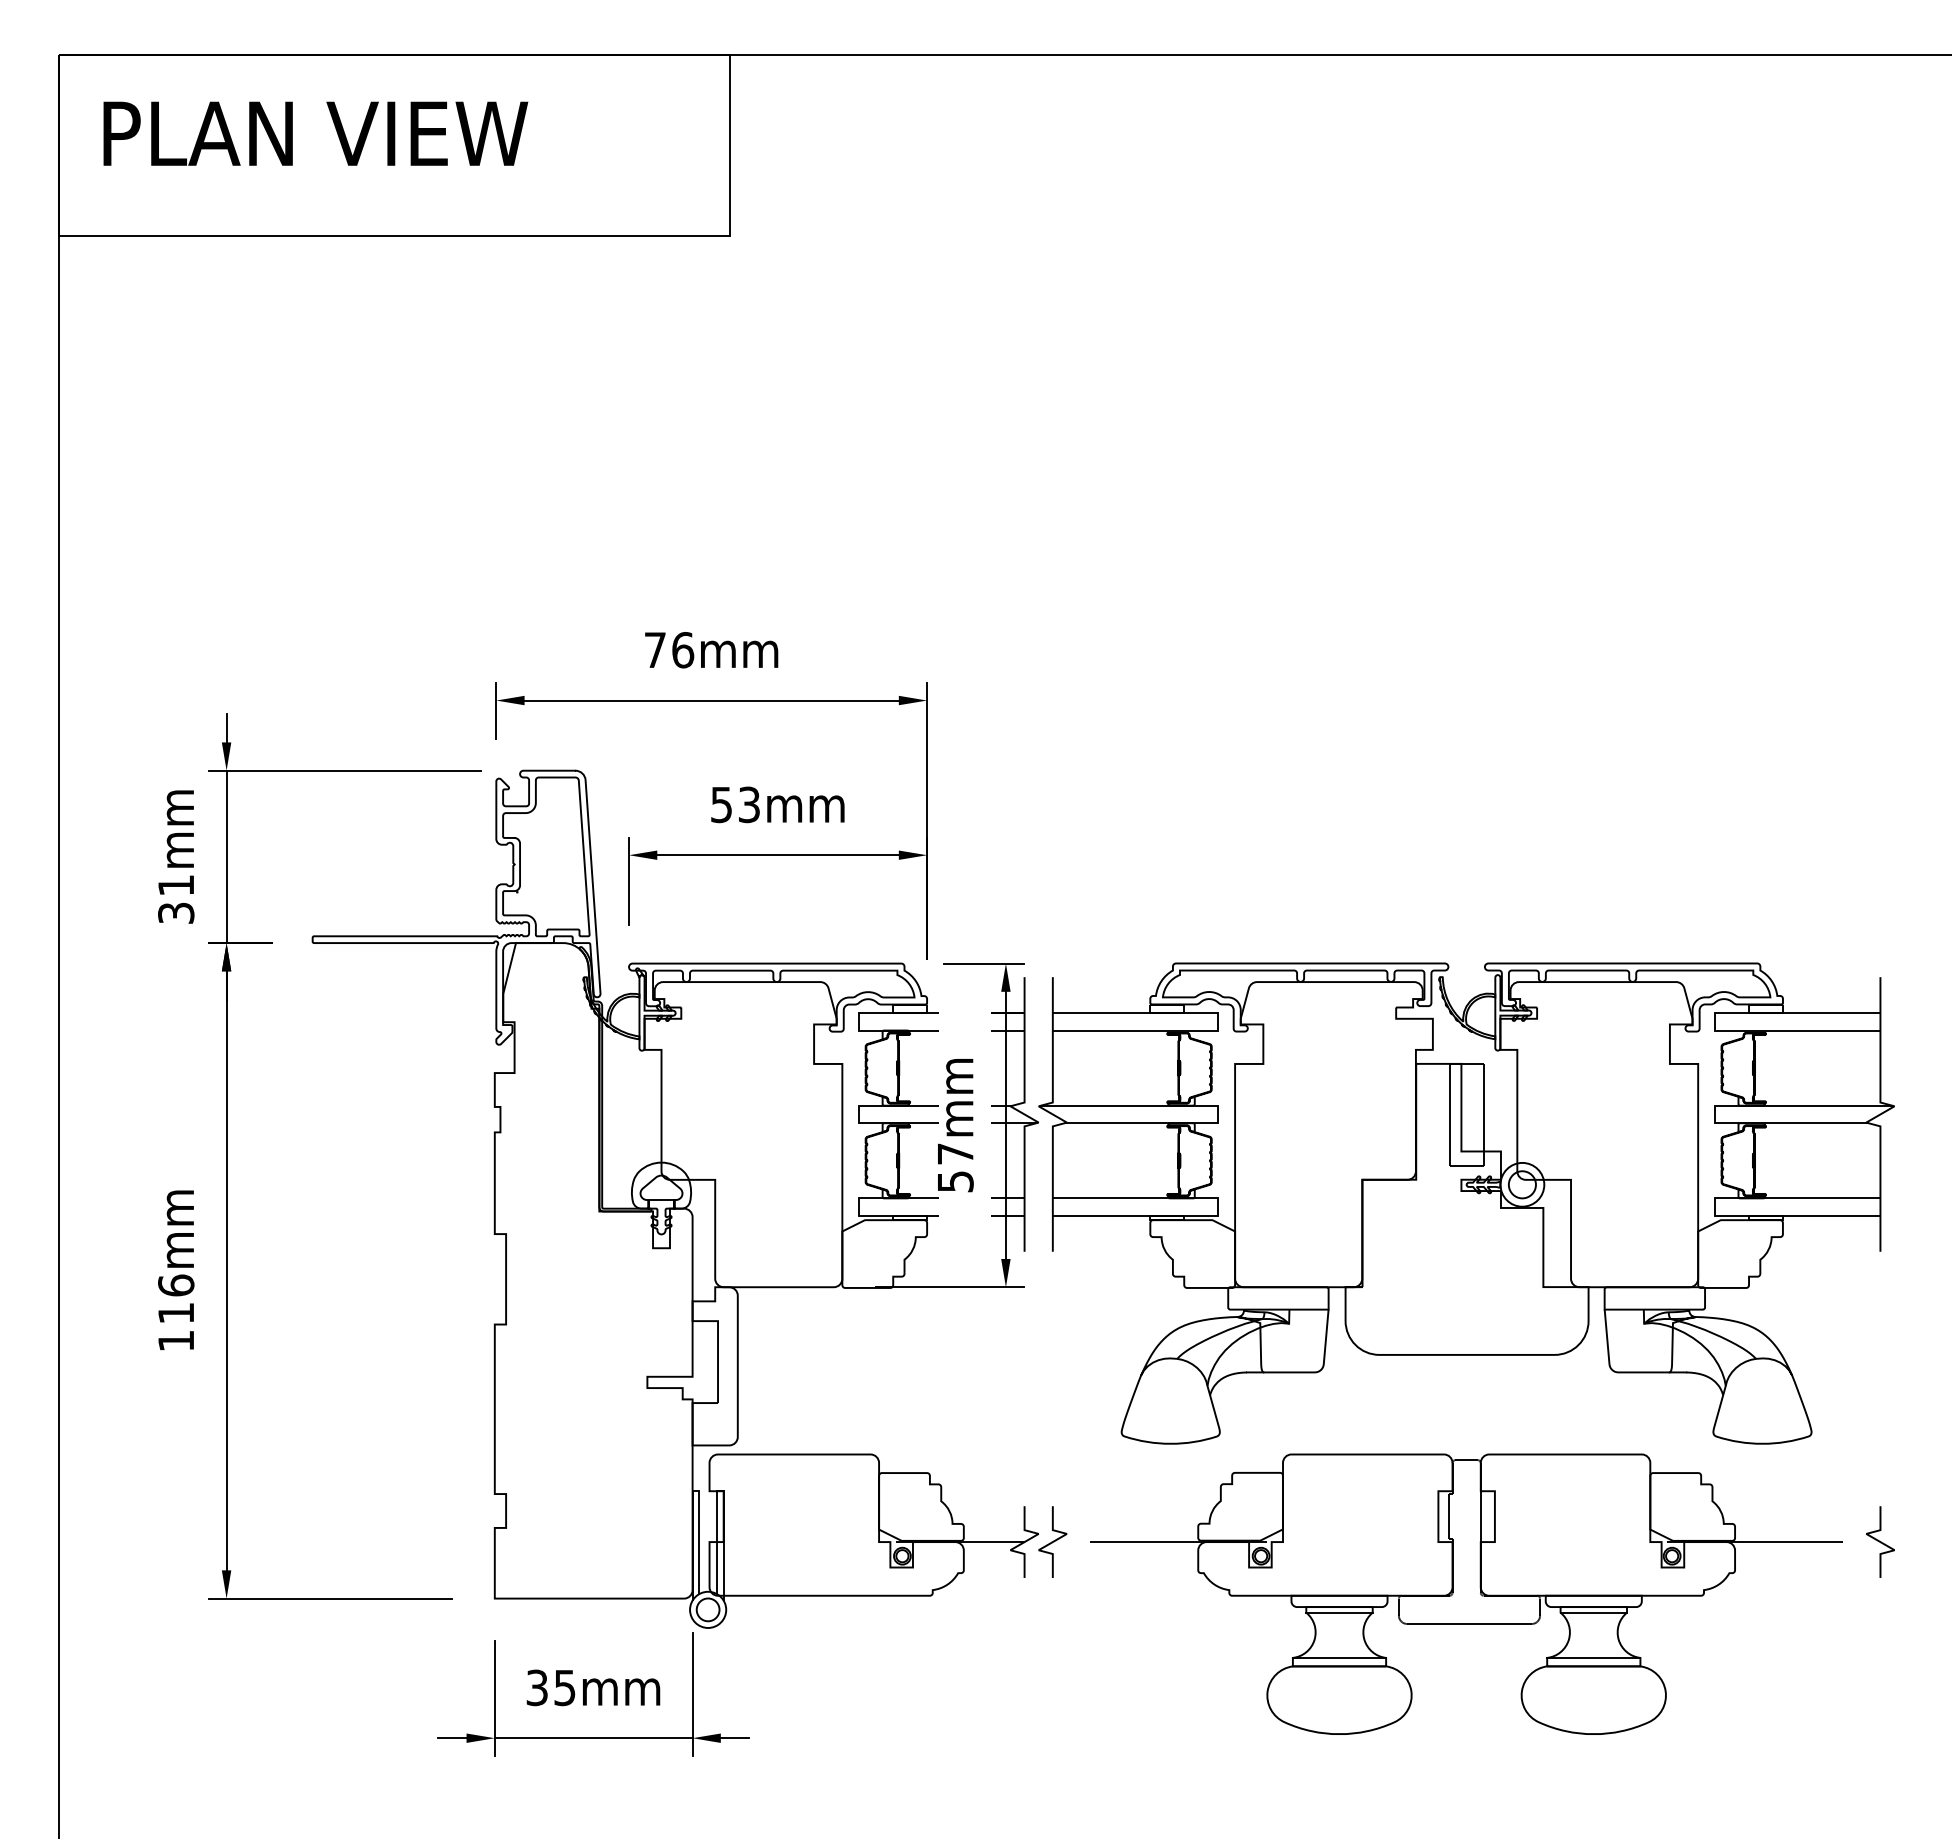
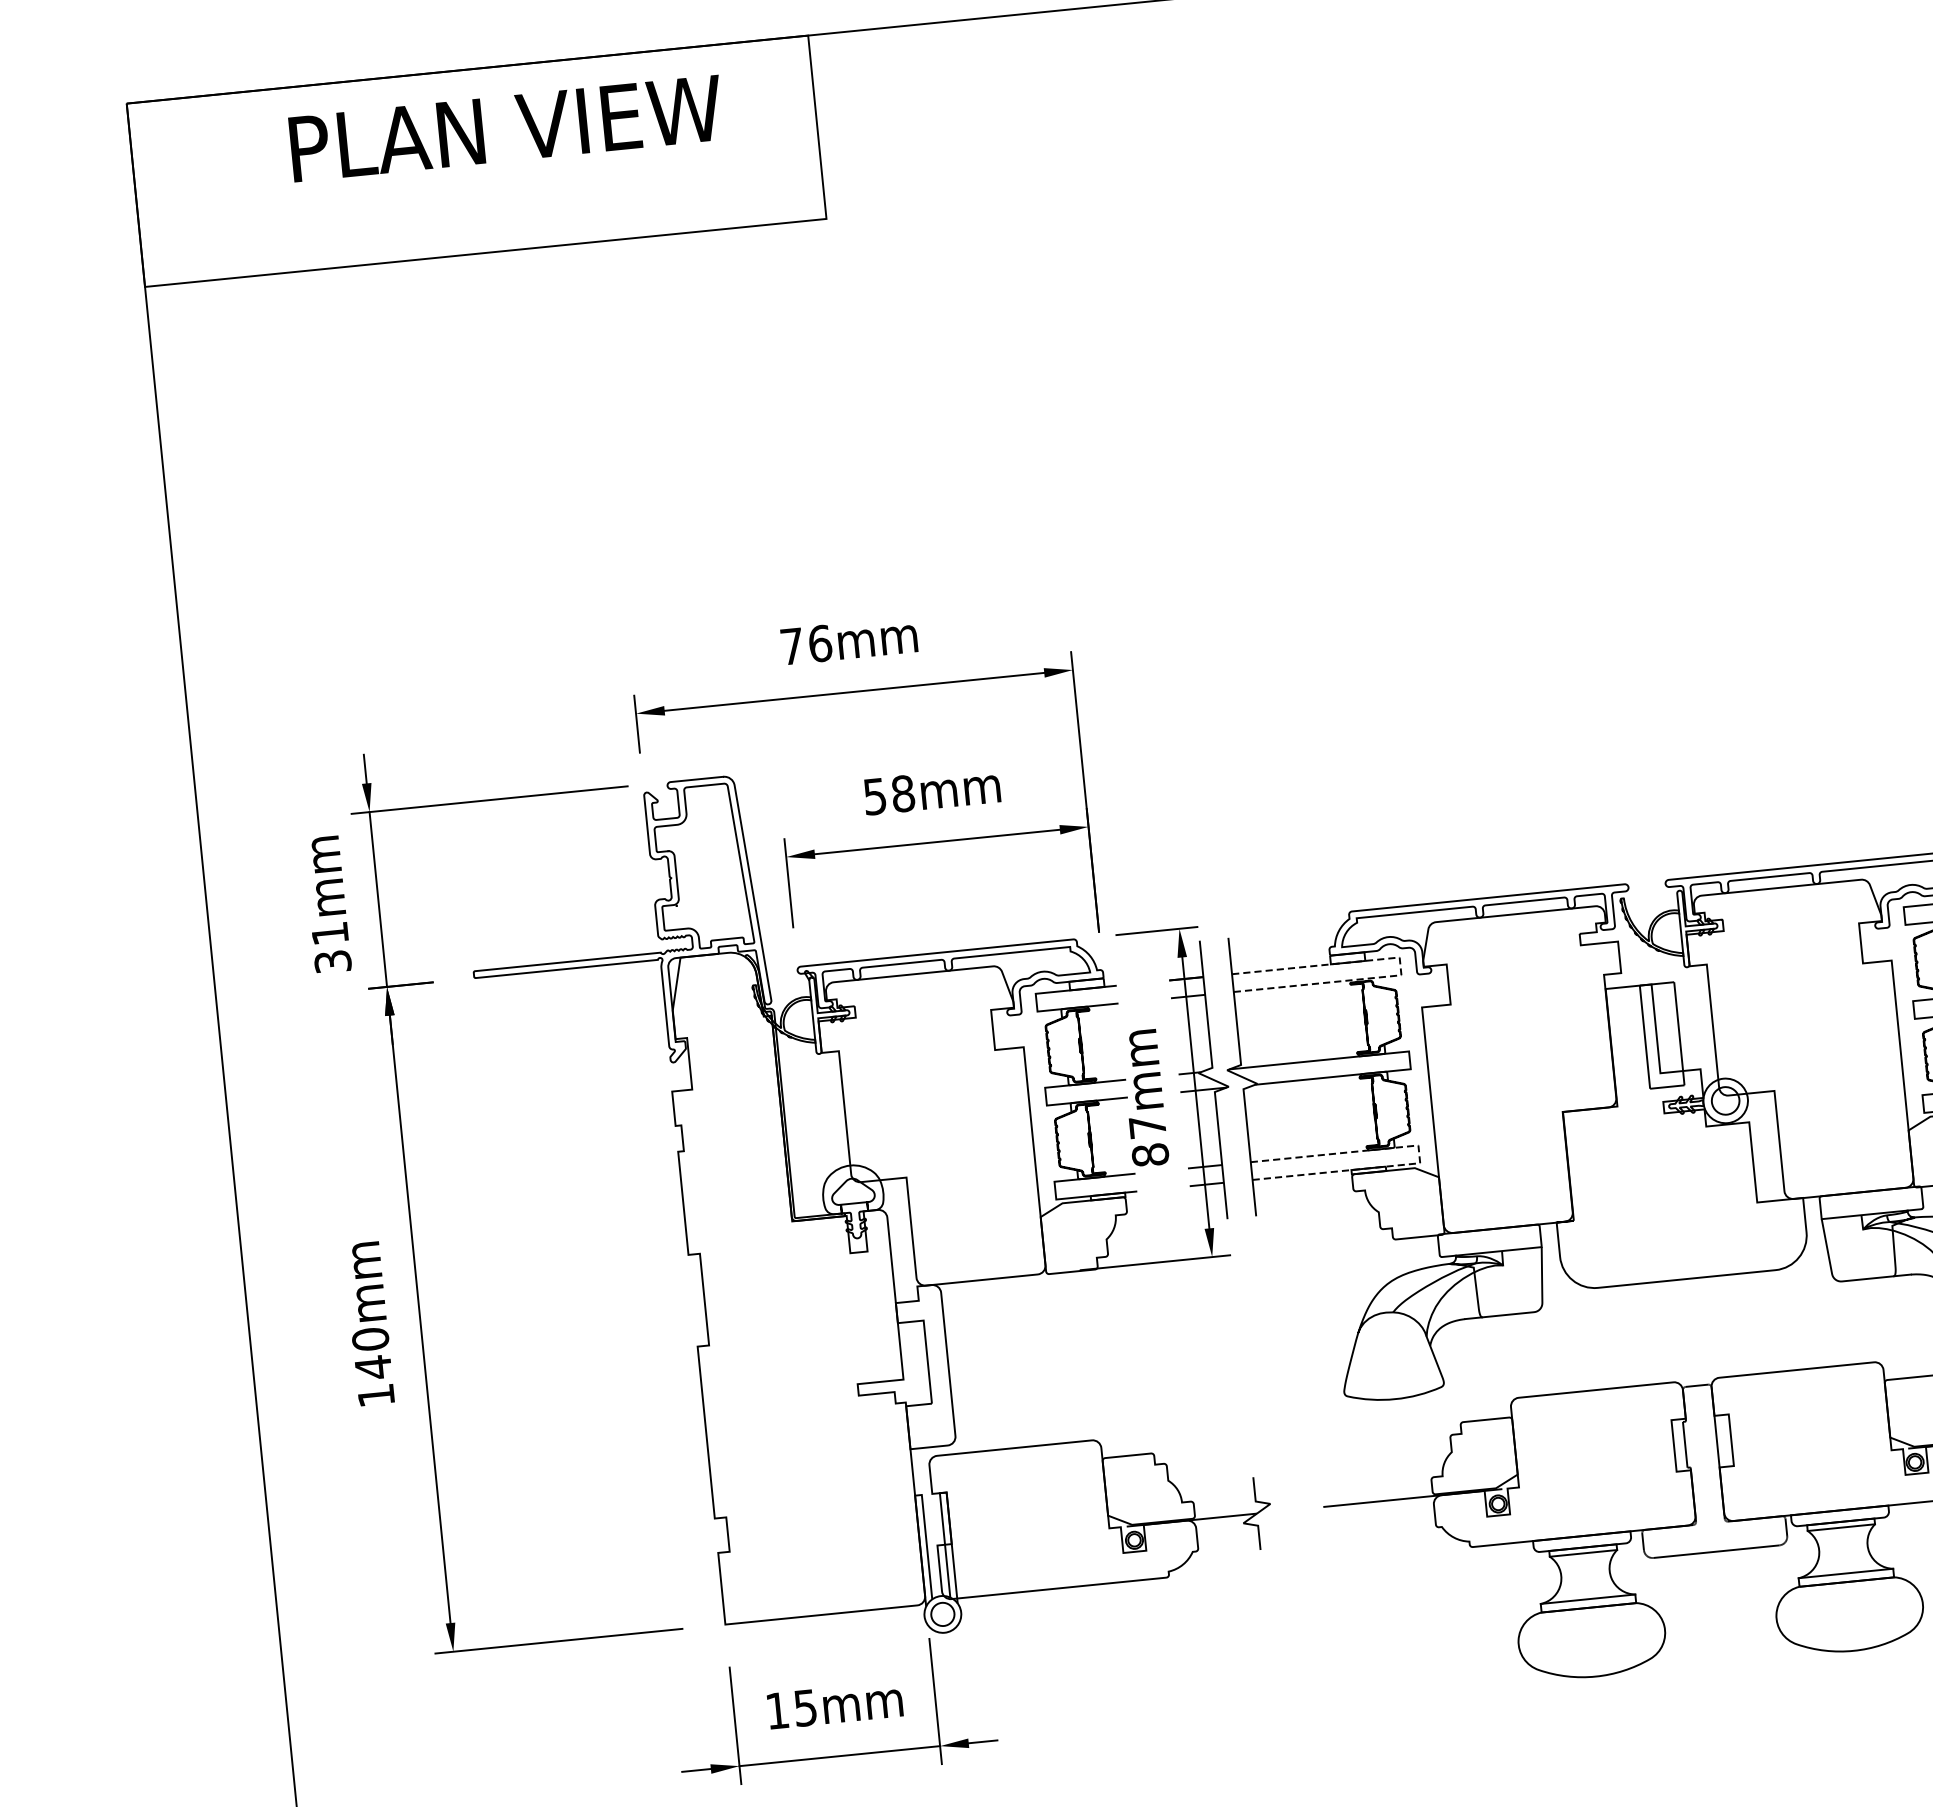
text: (315, 133) -> (506, 128), moved
text: (749, 804) -> (903, 793), 53mm -> 58mm
line: (1218, 1021) -> (1400, 966), solid -> dashed
text: (955, 1181) -> (1150, 1154), 57mm -> 87mm
line: (1218, 1207) -> (1419, 1154), solid -> dashed
text: (176, 1299) -> (372, 1353), 116mm -> 140mm
curve: (1052, 1541) -> (1285, 1510), removed
text: (536, 1687) -> (776, 1710), 35mm -> 15mm

